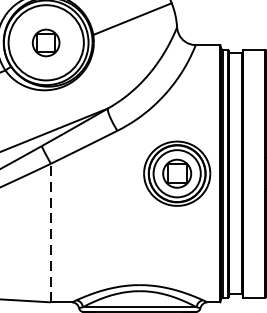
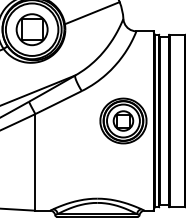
part: (45, 42) -> (31, 29), size x1.67
line: (51, 231) -> (35, 161), dashed -> solid

